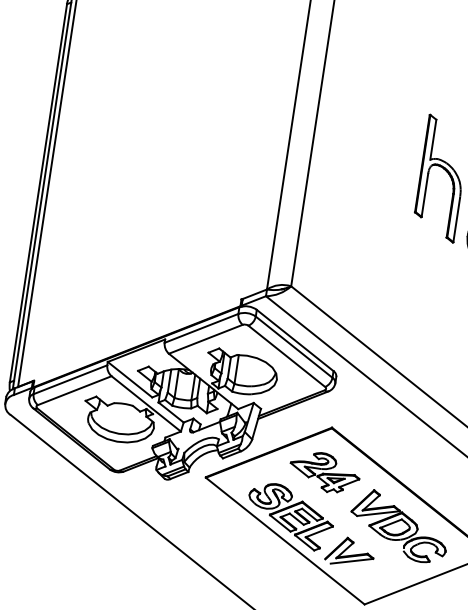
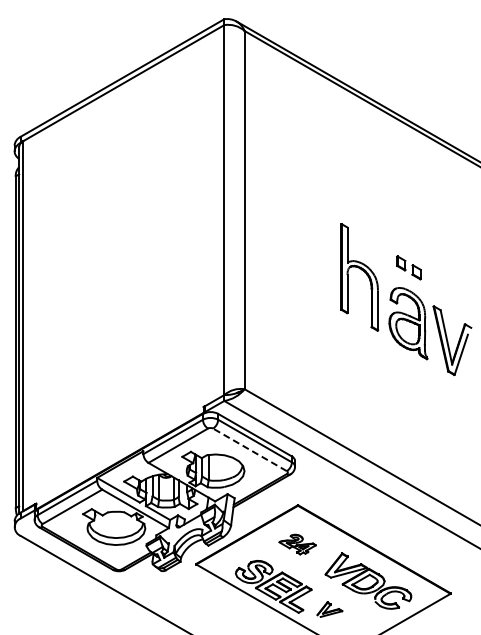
line: (286, 355) -> (249, 449), solid -> dashed
part: (324, 472) -> (297, 544), size x0.6
part: (349, 552) -> (329, 609), size x0.6

